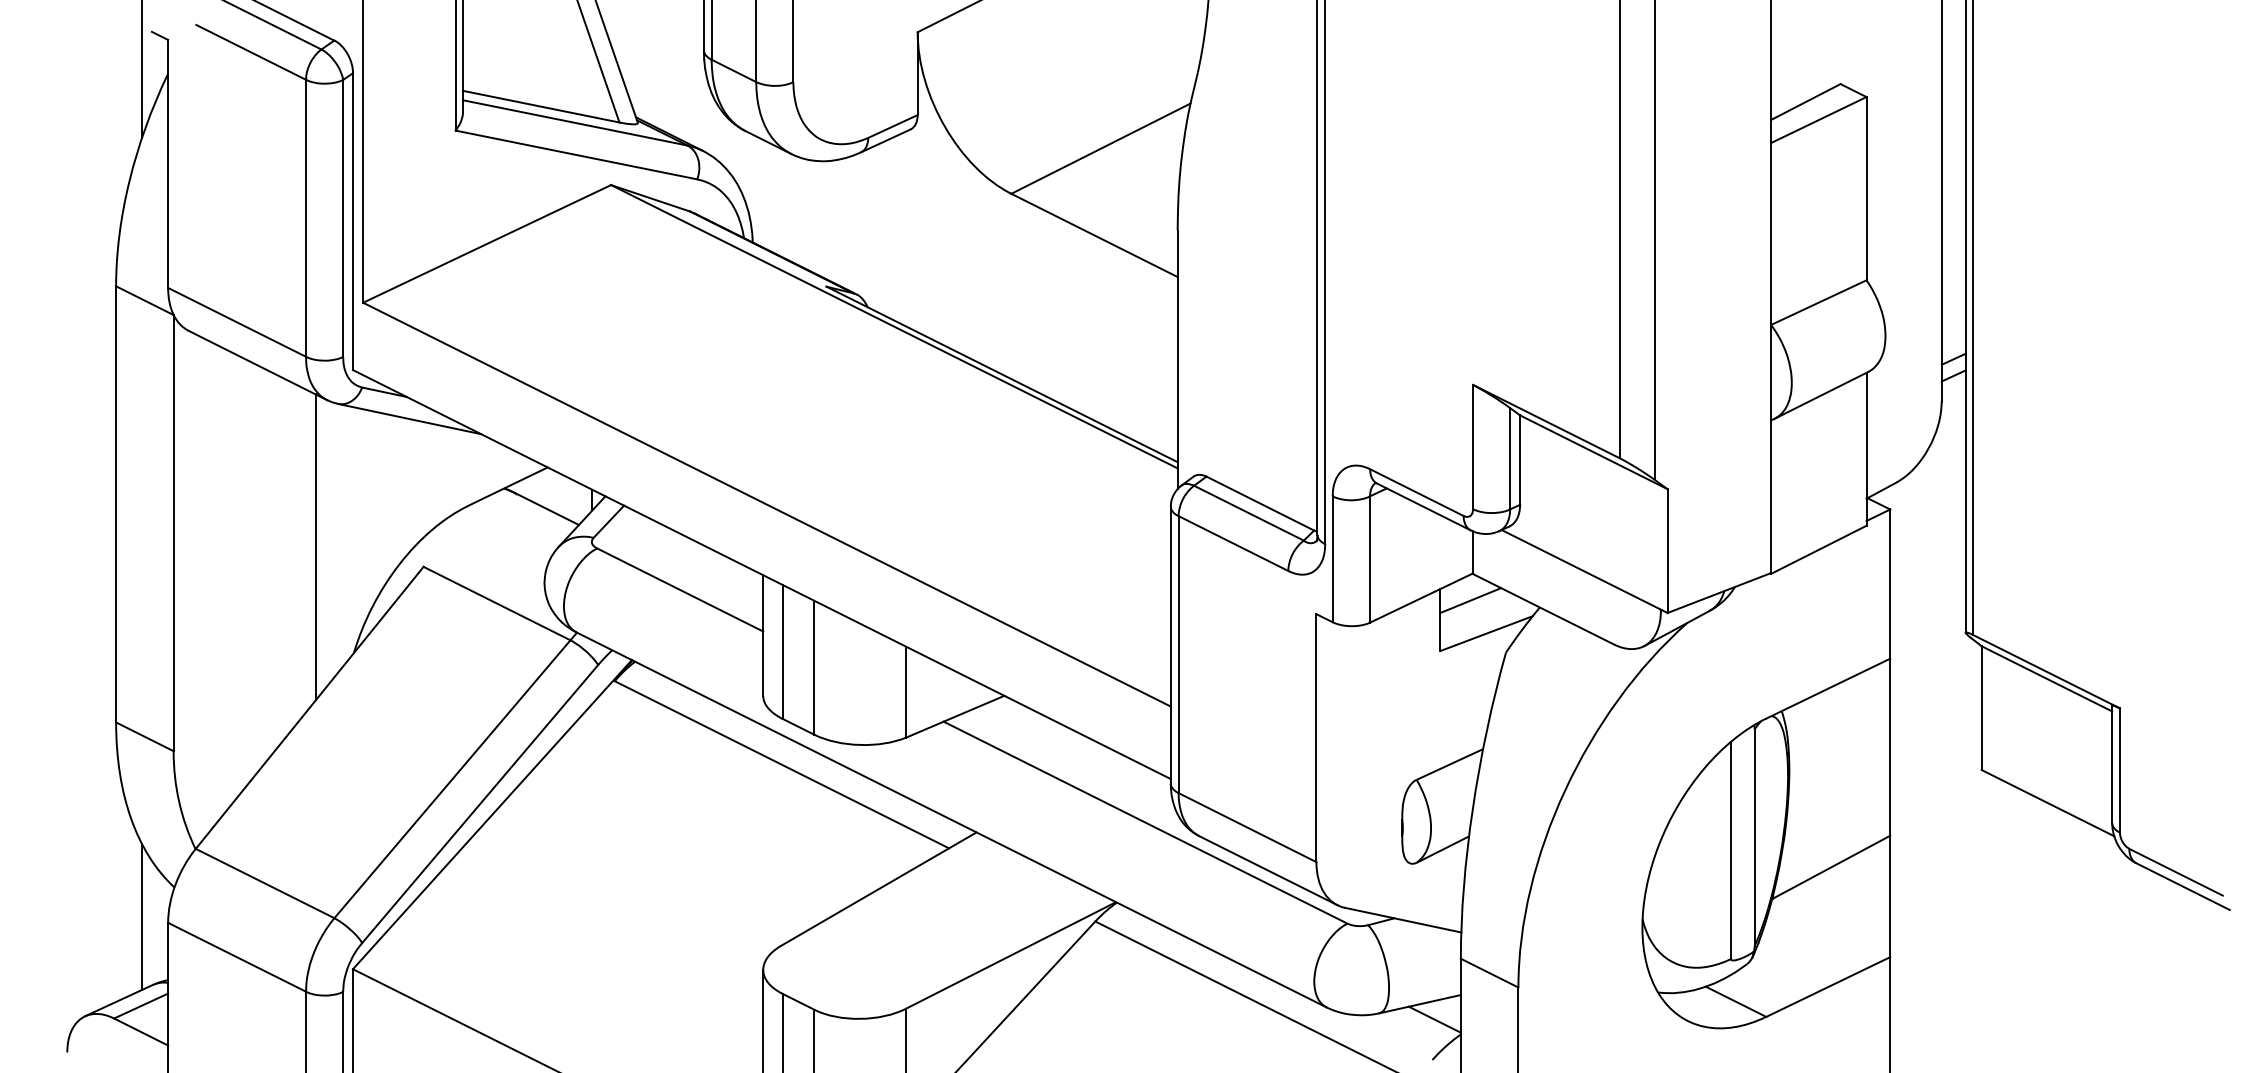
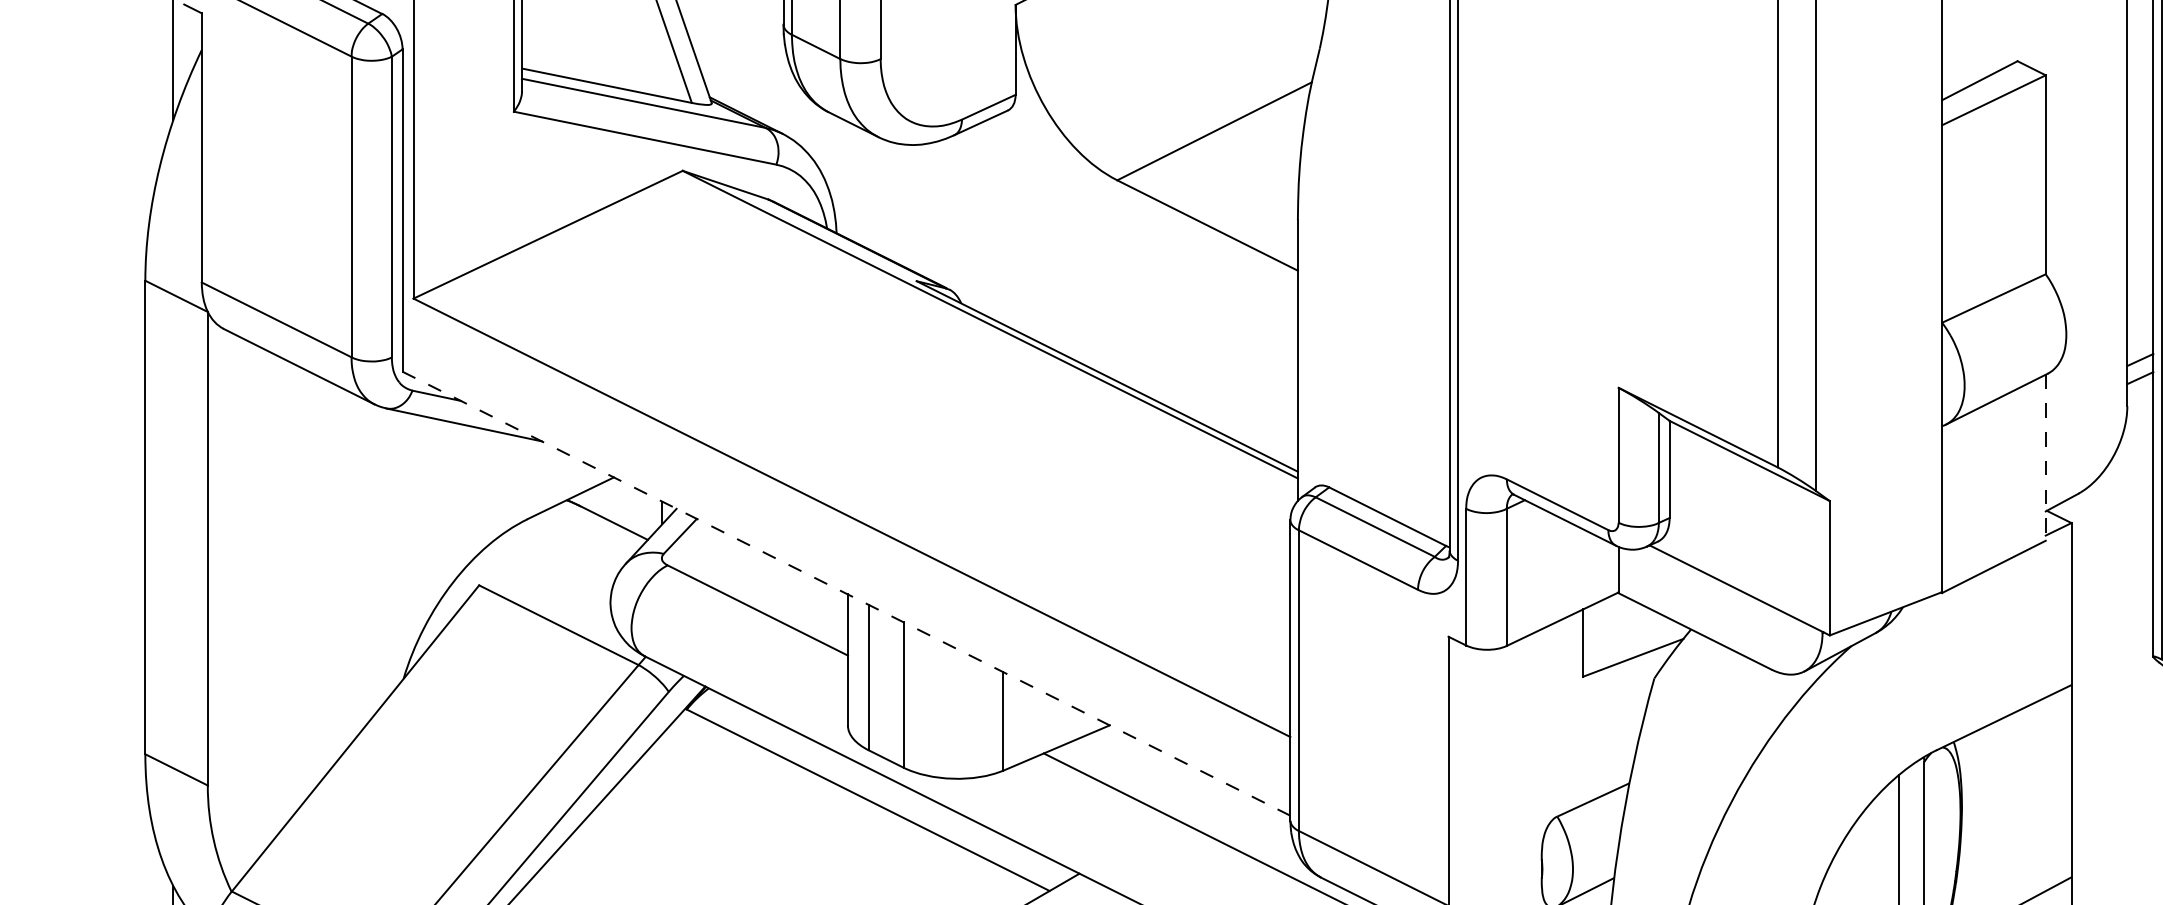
line: (1866, 449) -> (2045, 457), solid -> dashed
line: (315, 547) -> (361, 564), removed
line: (762, 574) -> (847, 593), solid -> dashed
line: (1470, 600) -> (1615, 621), removed

